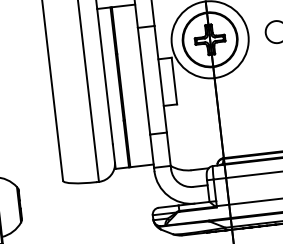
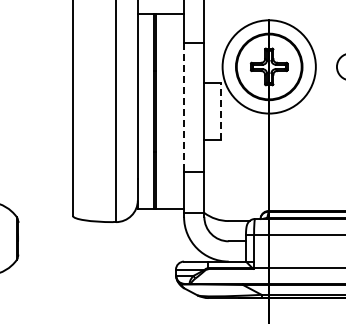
line: (144, 81) -> (184, 107), solid -> dashed
line: (174, 81) -> (220, 111), solid -> dashed

